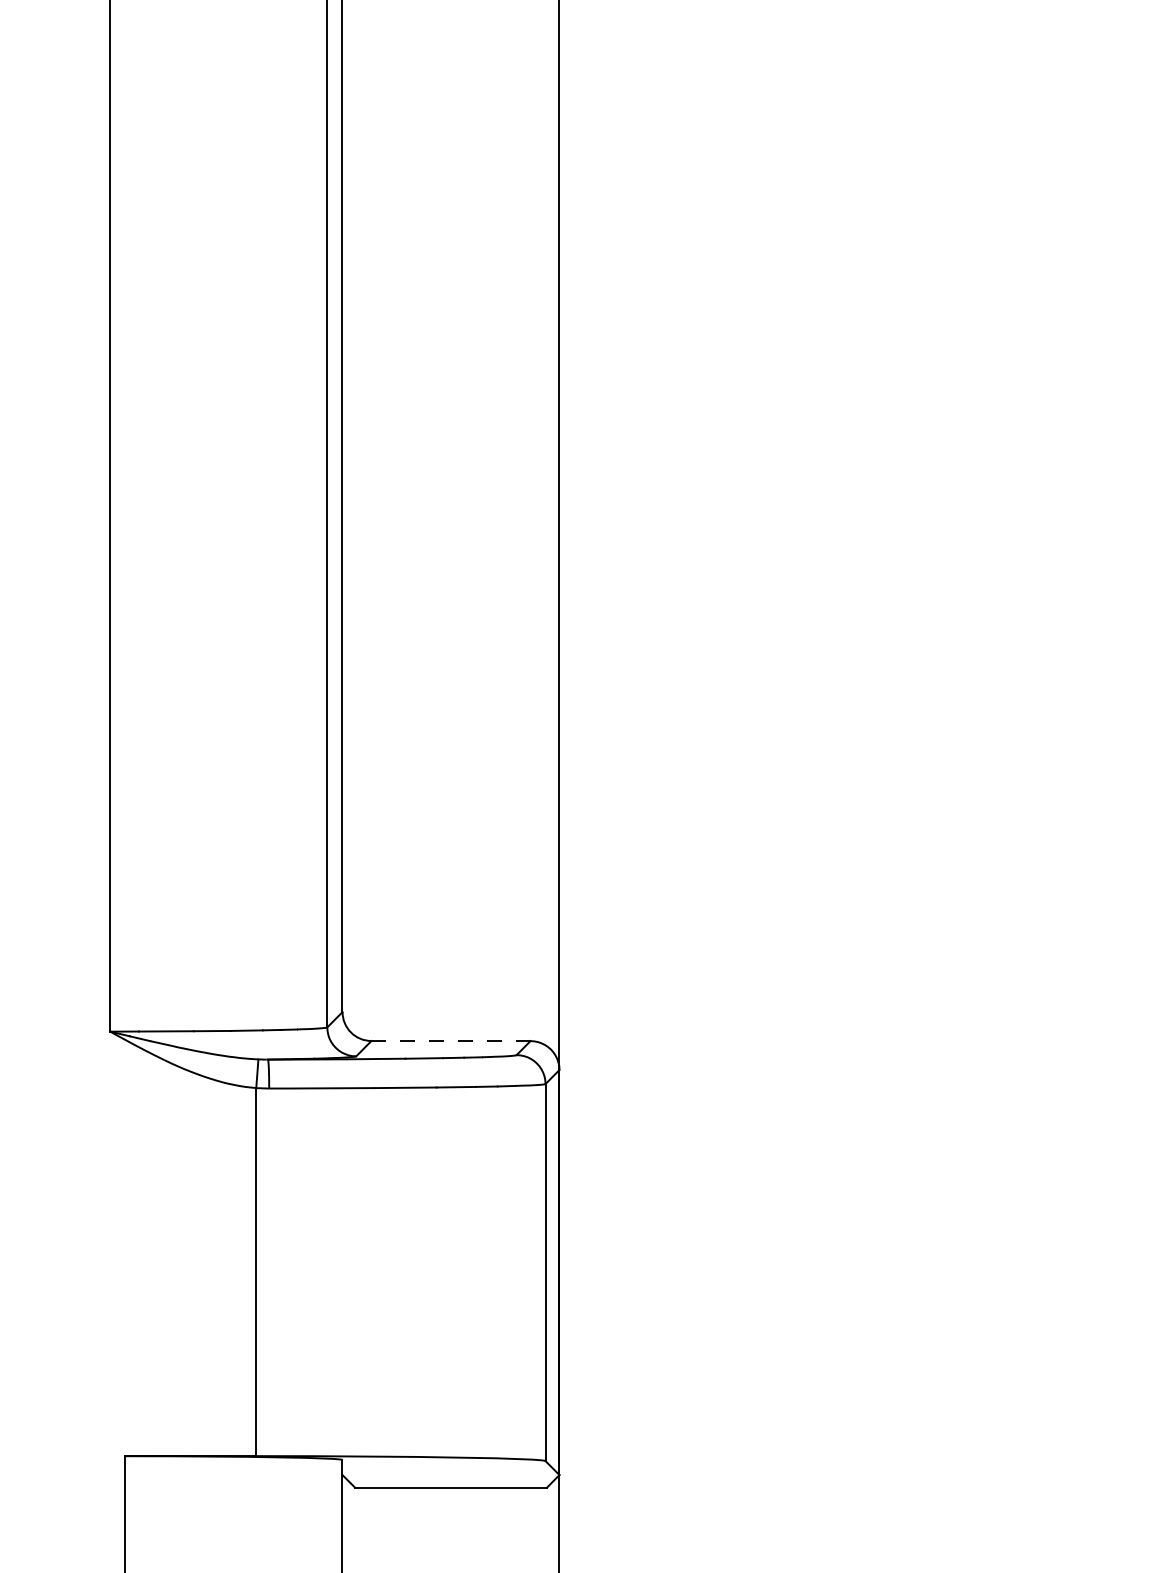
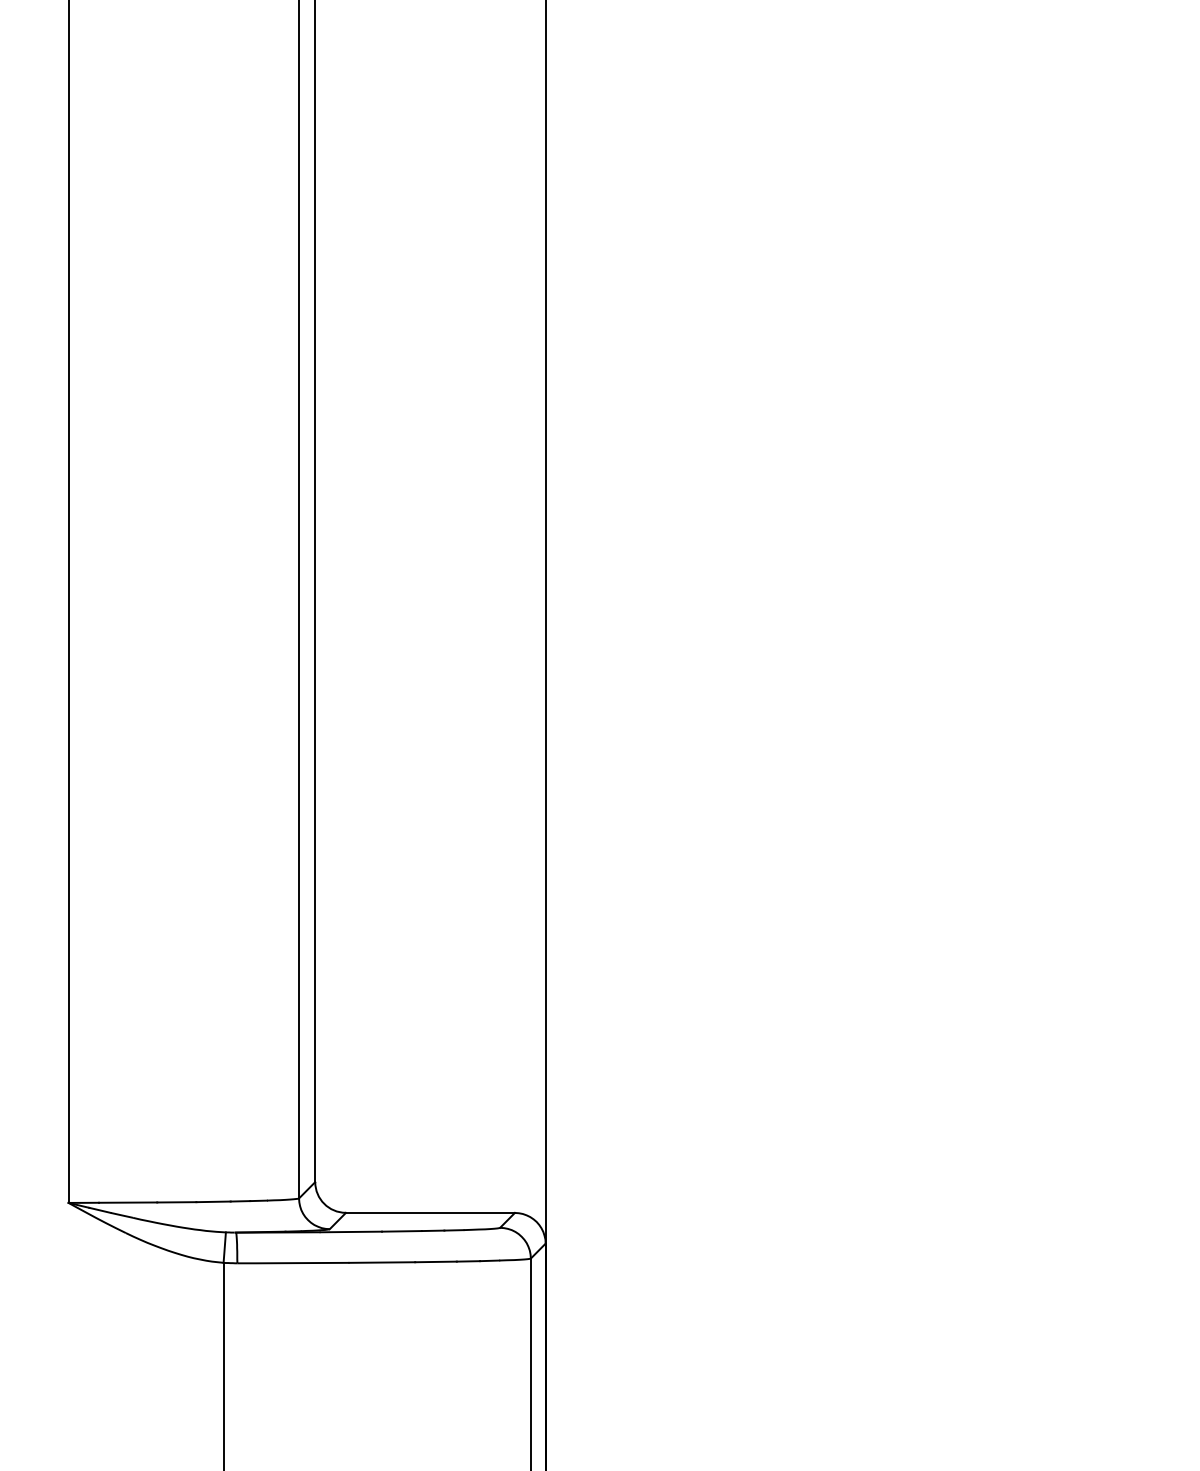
line: (450, 1041) -> (429, 1213), dashed -> solid

